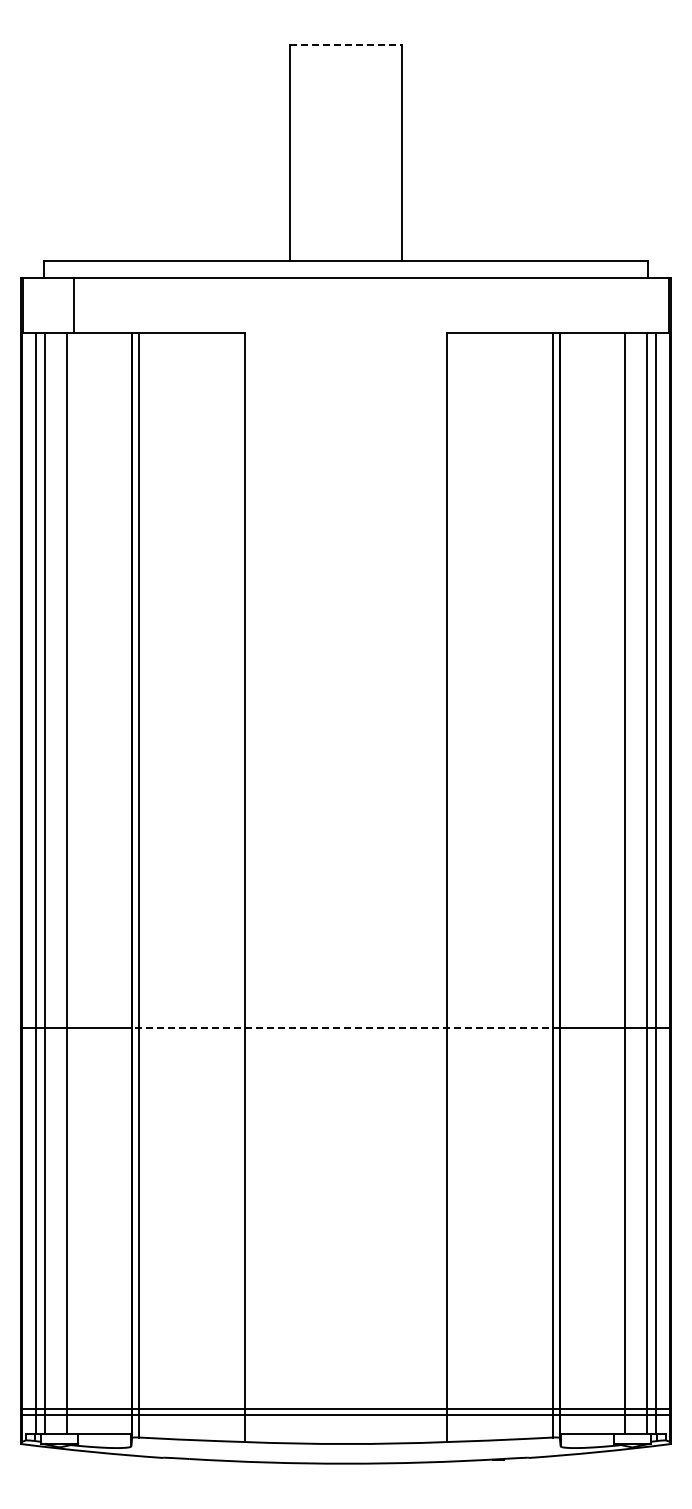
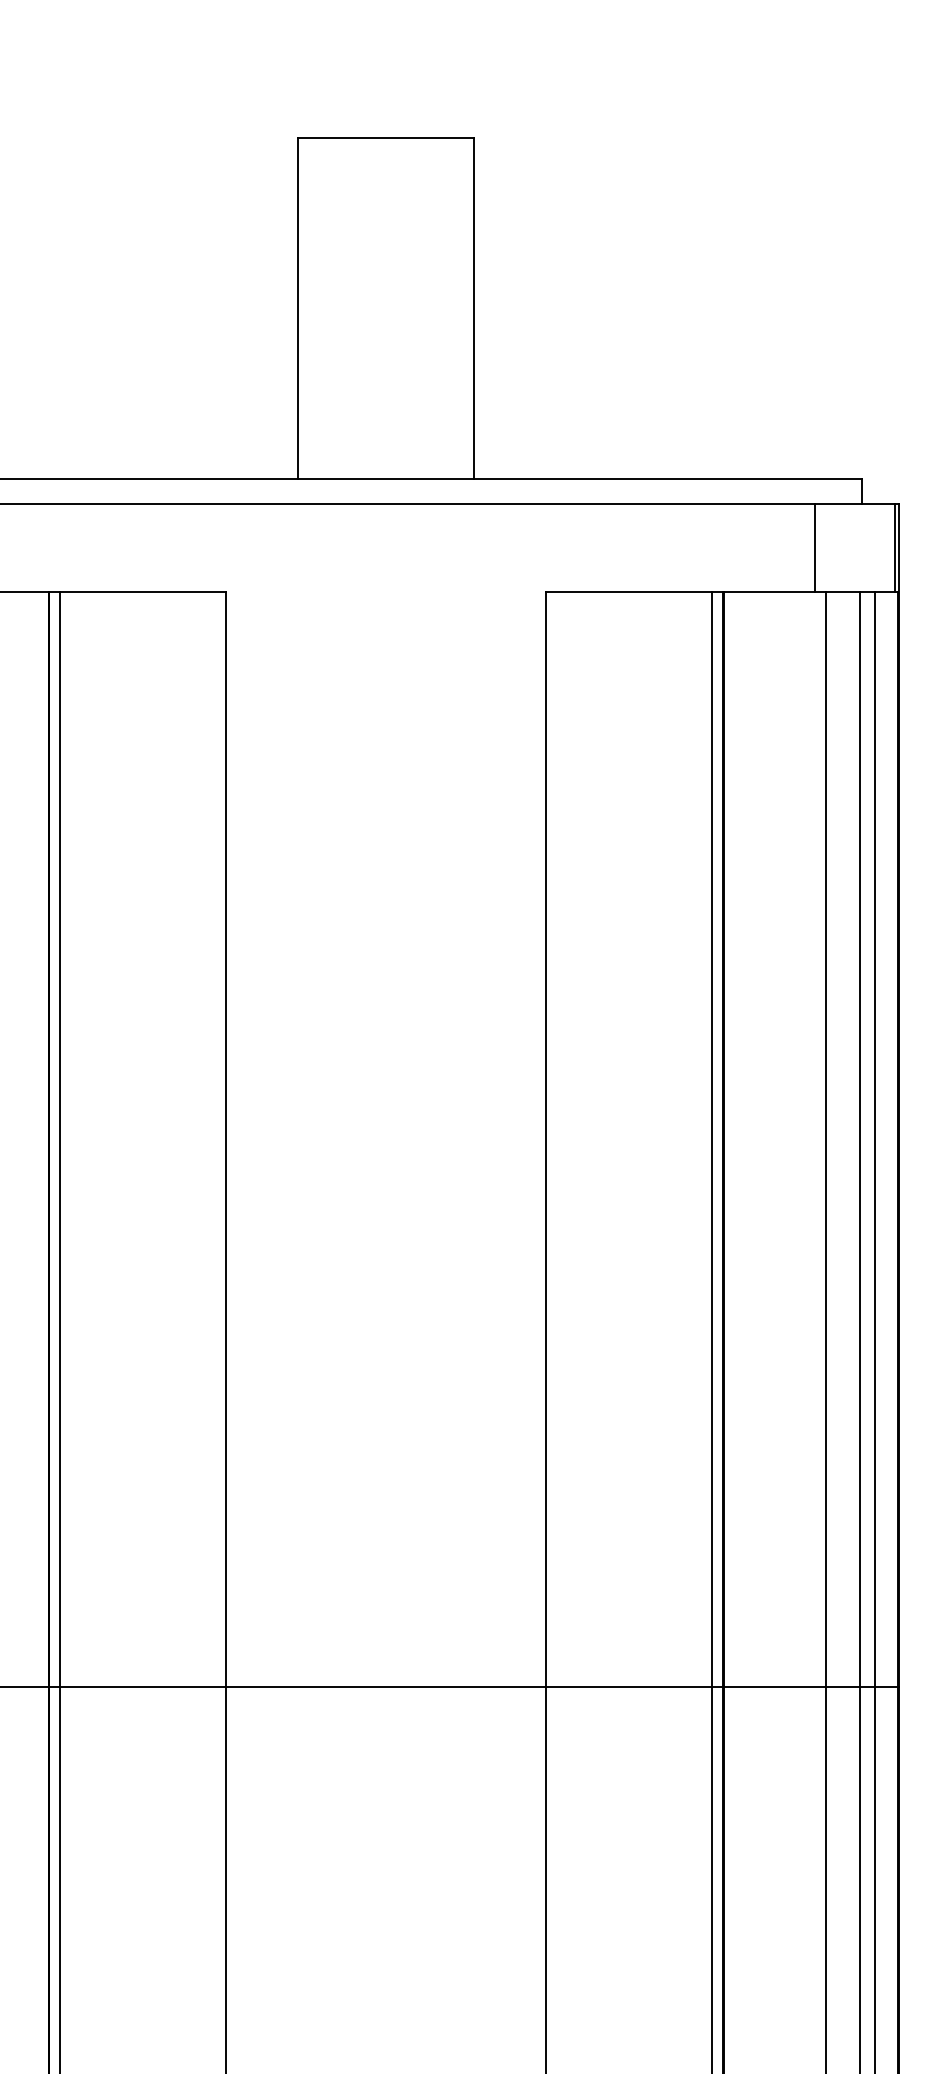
line: (345, 45) -> (385, 138), dashed -> solid
line: (617, 305) -> (814, 548), added
line: (346, 1027) -> (387, 1686), dashed -> solid

